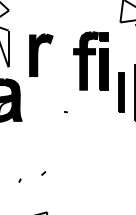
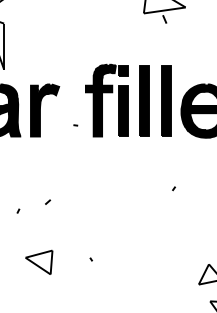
part: (41, 55) -> (45, 110), moved
part: (90, 60) -> (106, 100), moved
part: (120, 92) -> (144, 100), size x1.43

